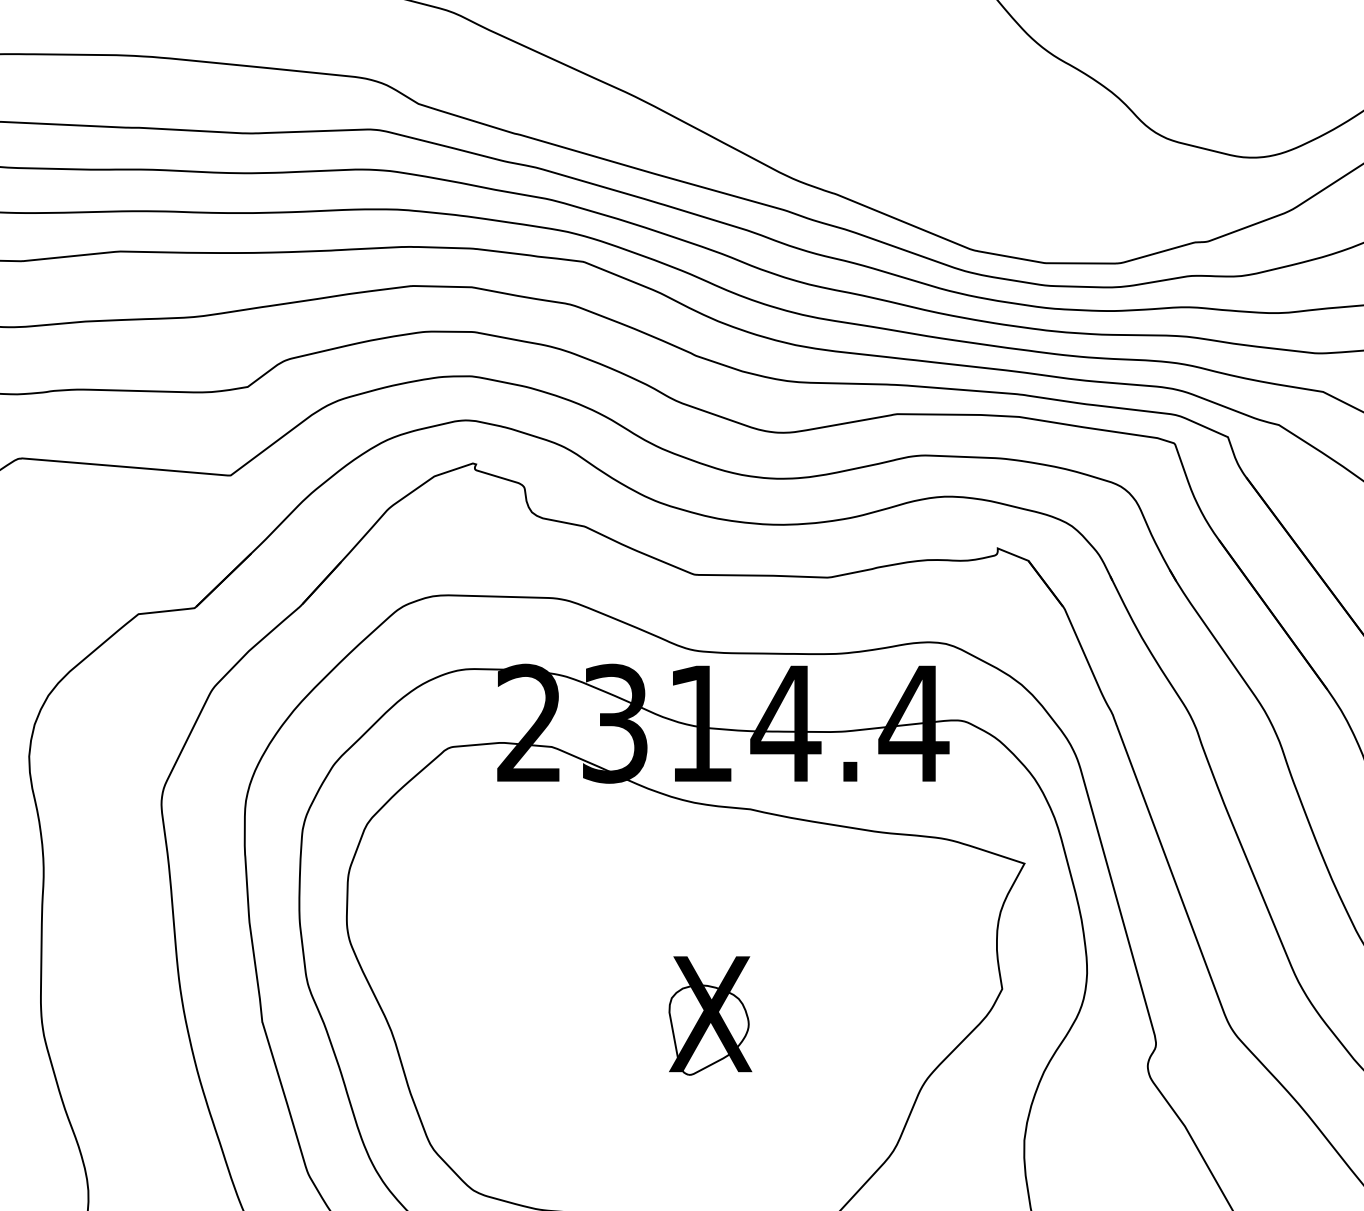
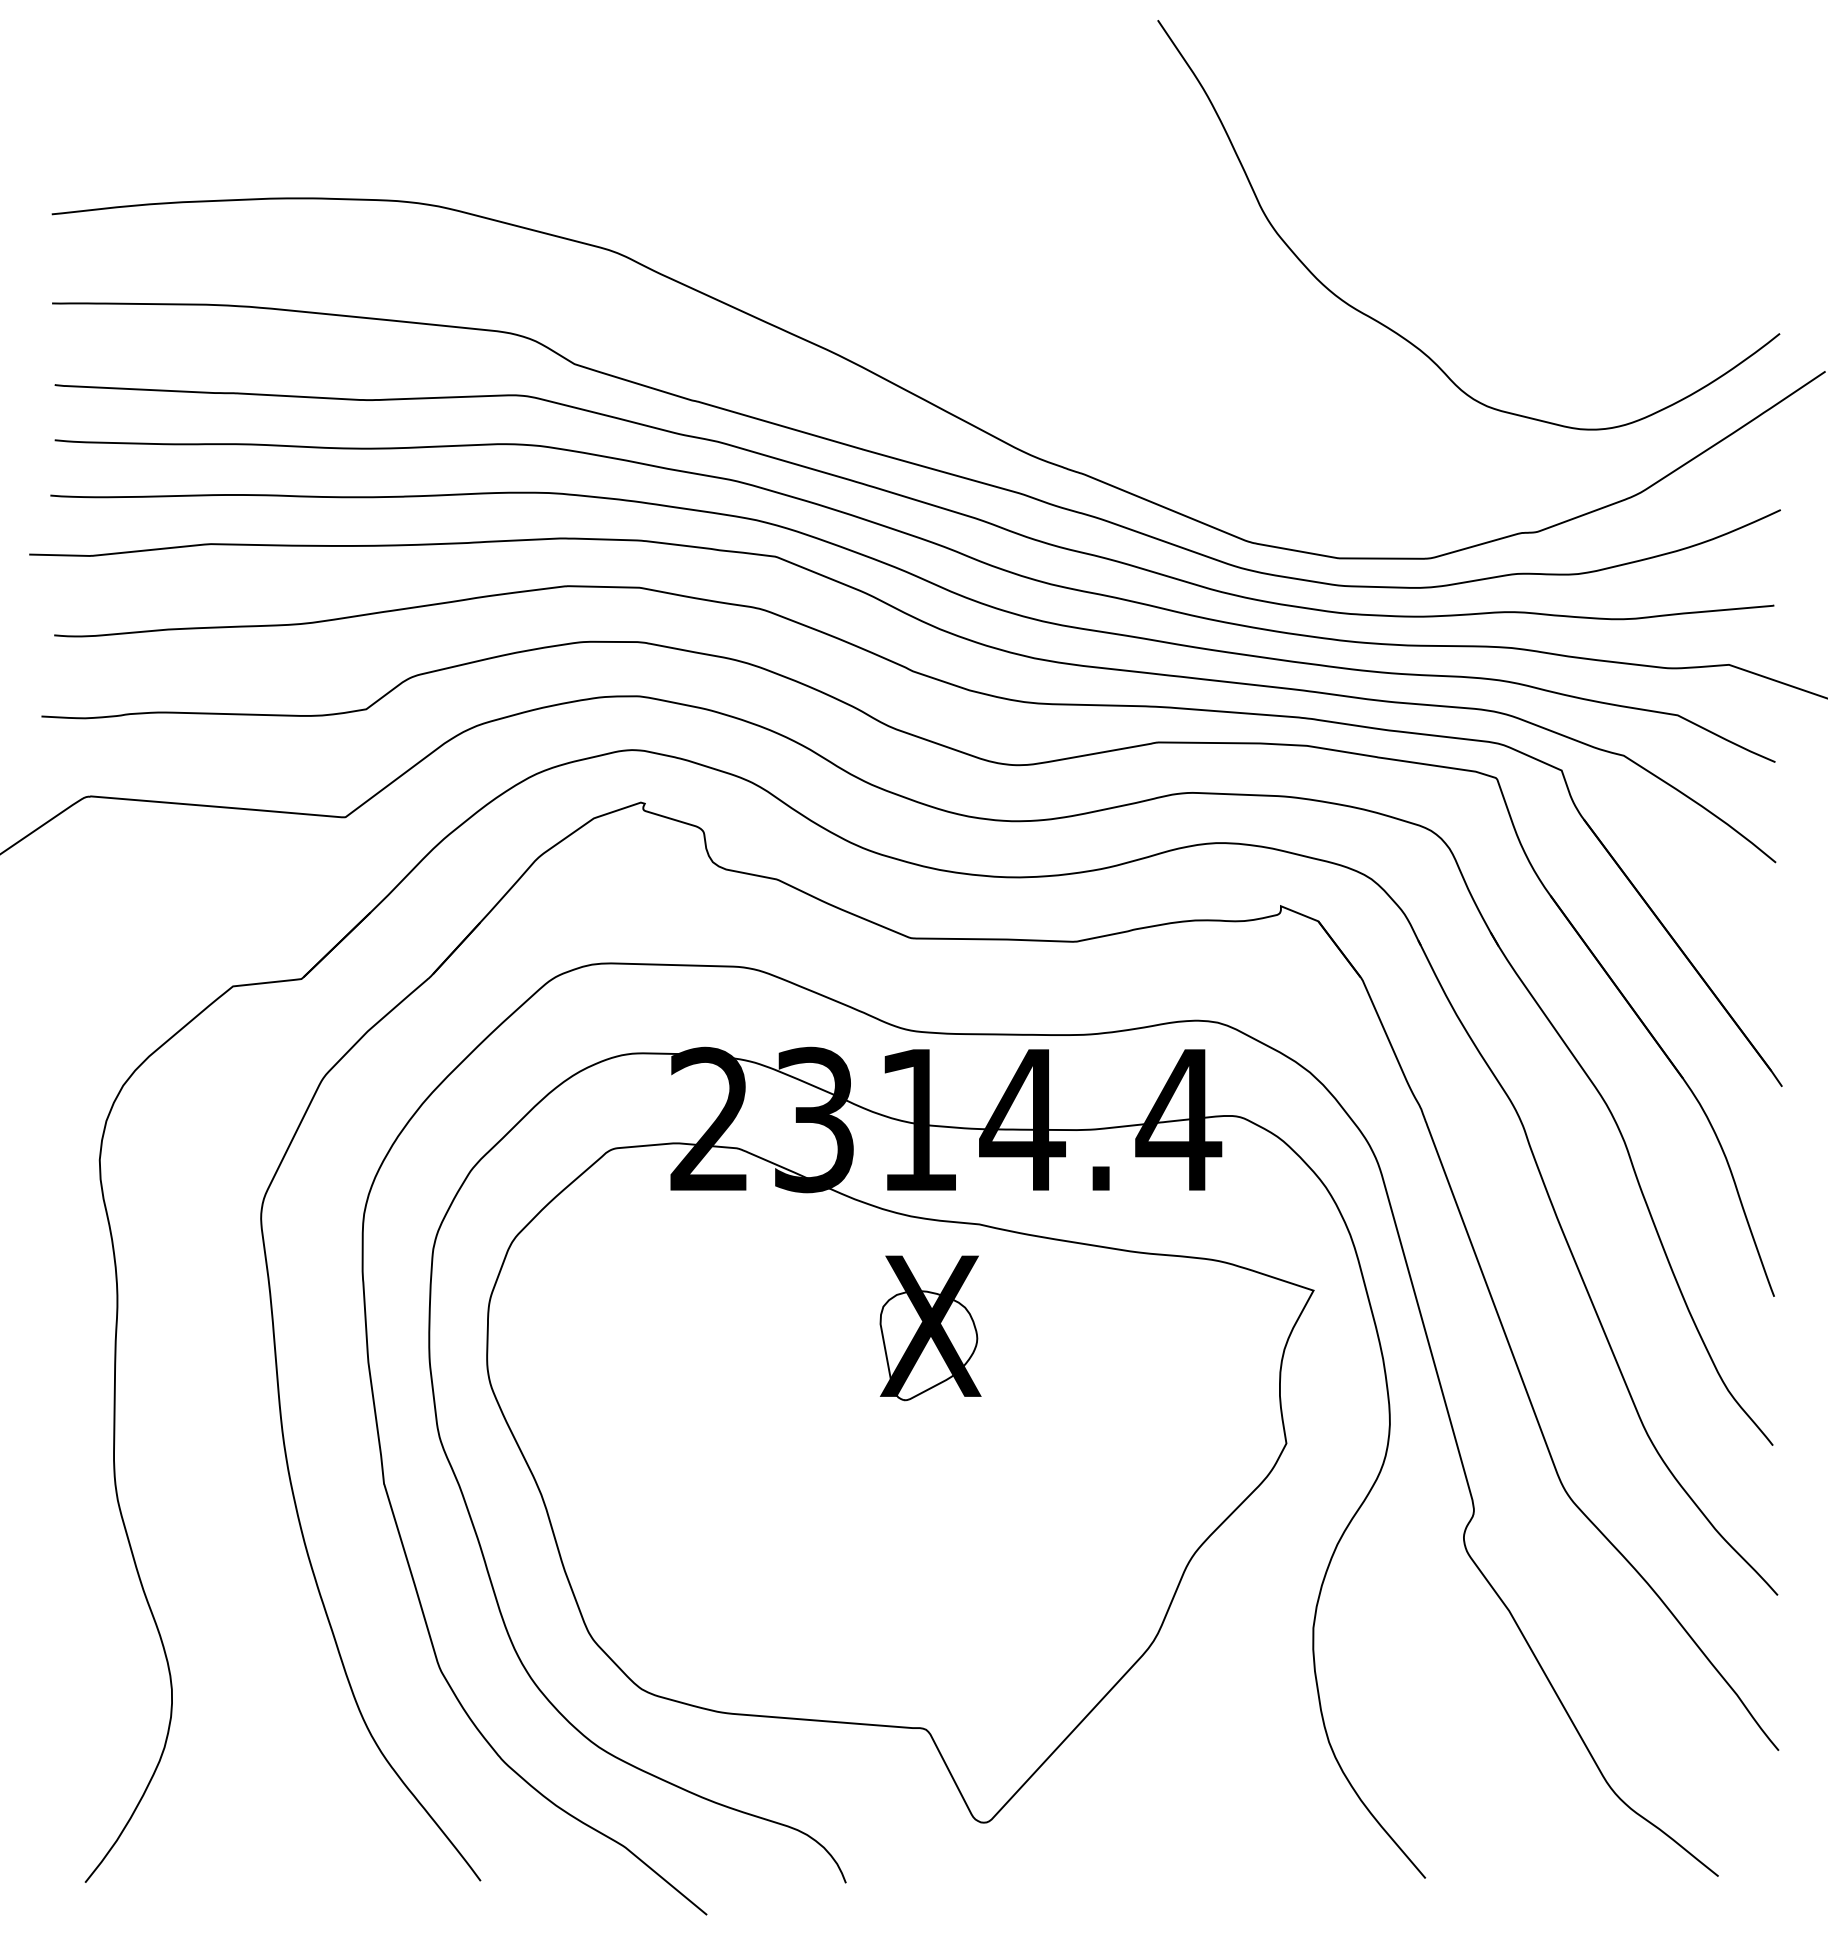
part: (710, 1016) -> (930, 1328), moved

